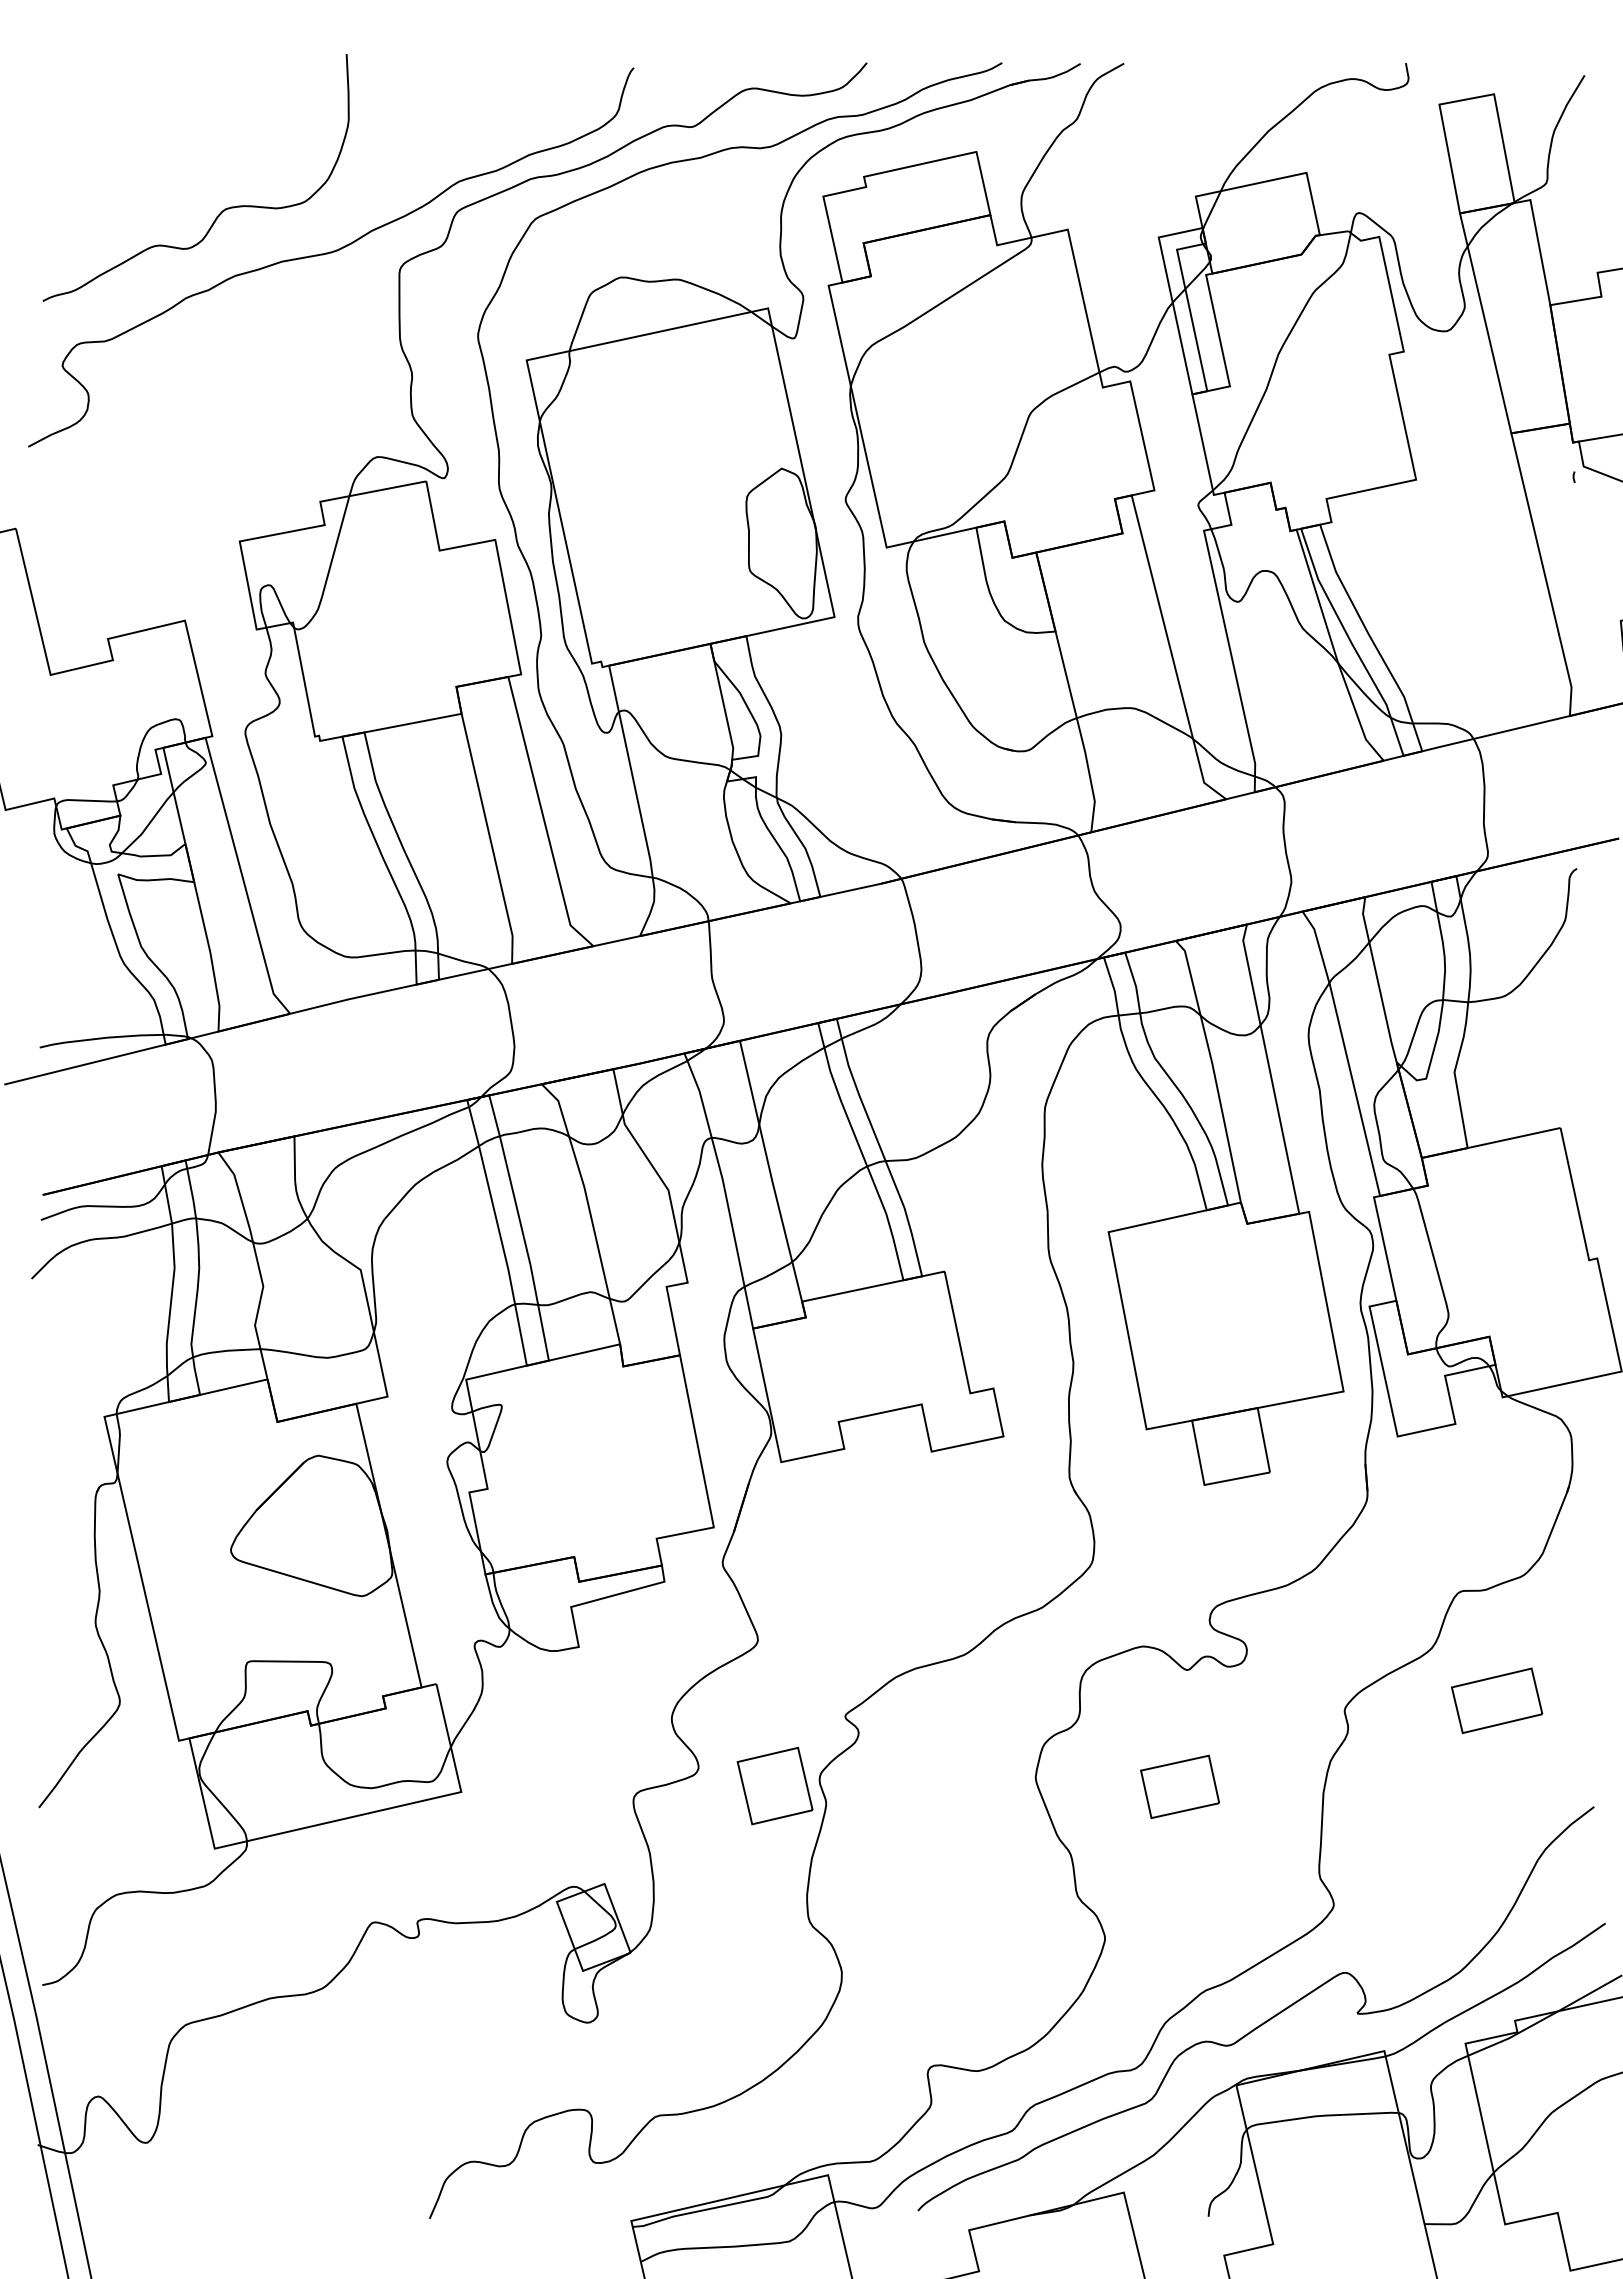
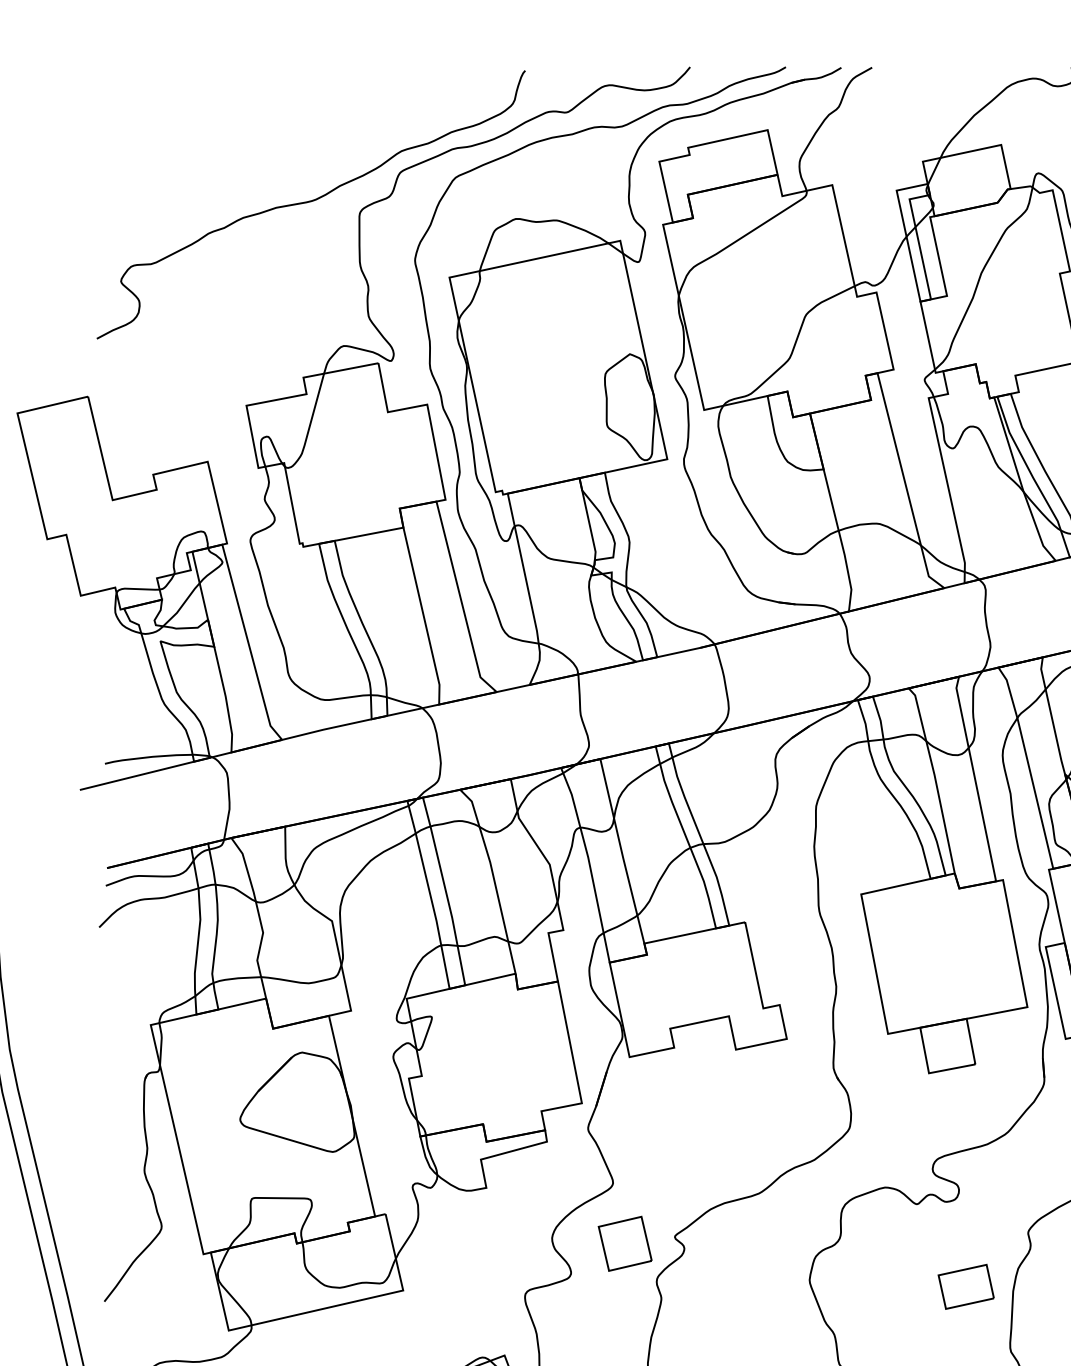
curve: (223, 209) -> (234, 170), removed
part: (774, 1785) -> (624, 1243), moved
part: (1180, 1786) -> (966, 1286), moved

